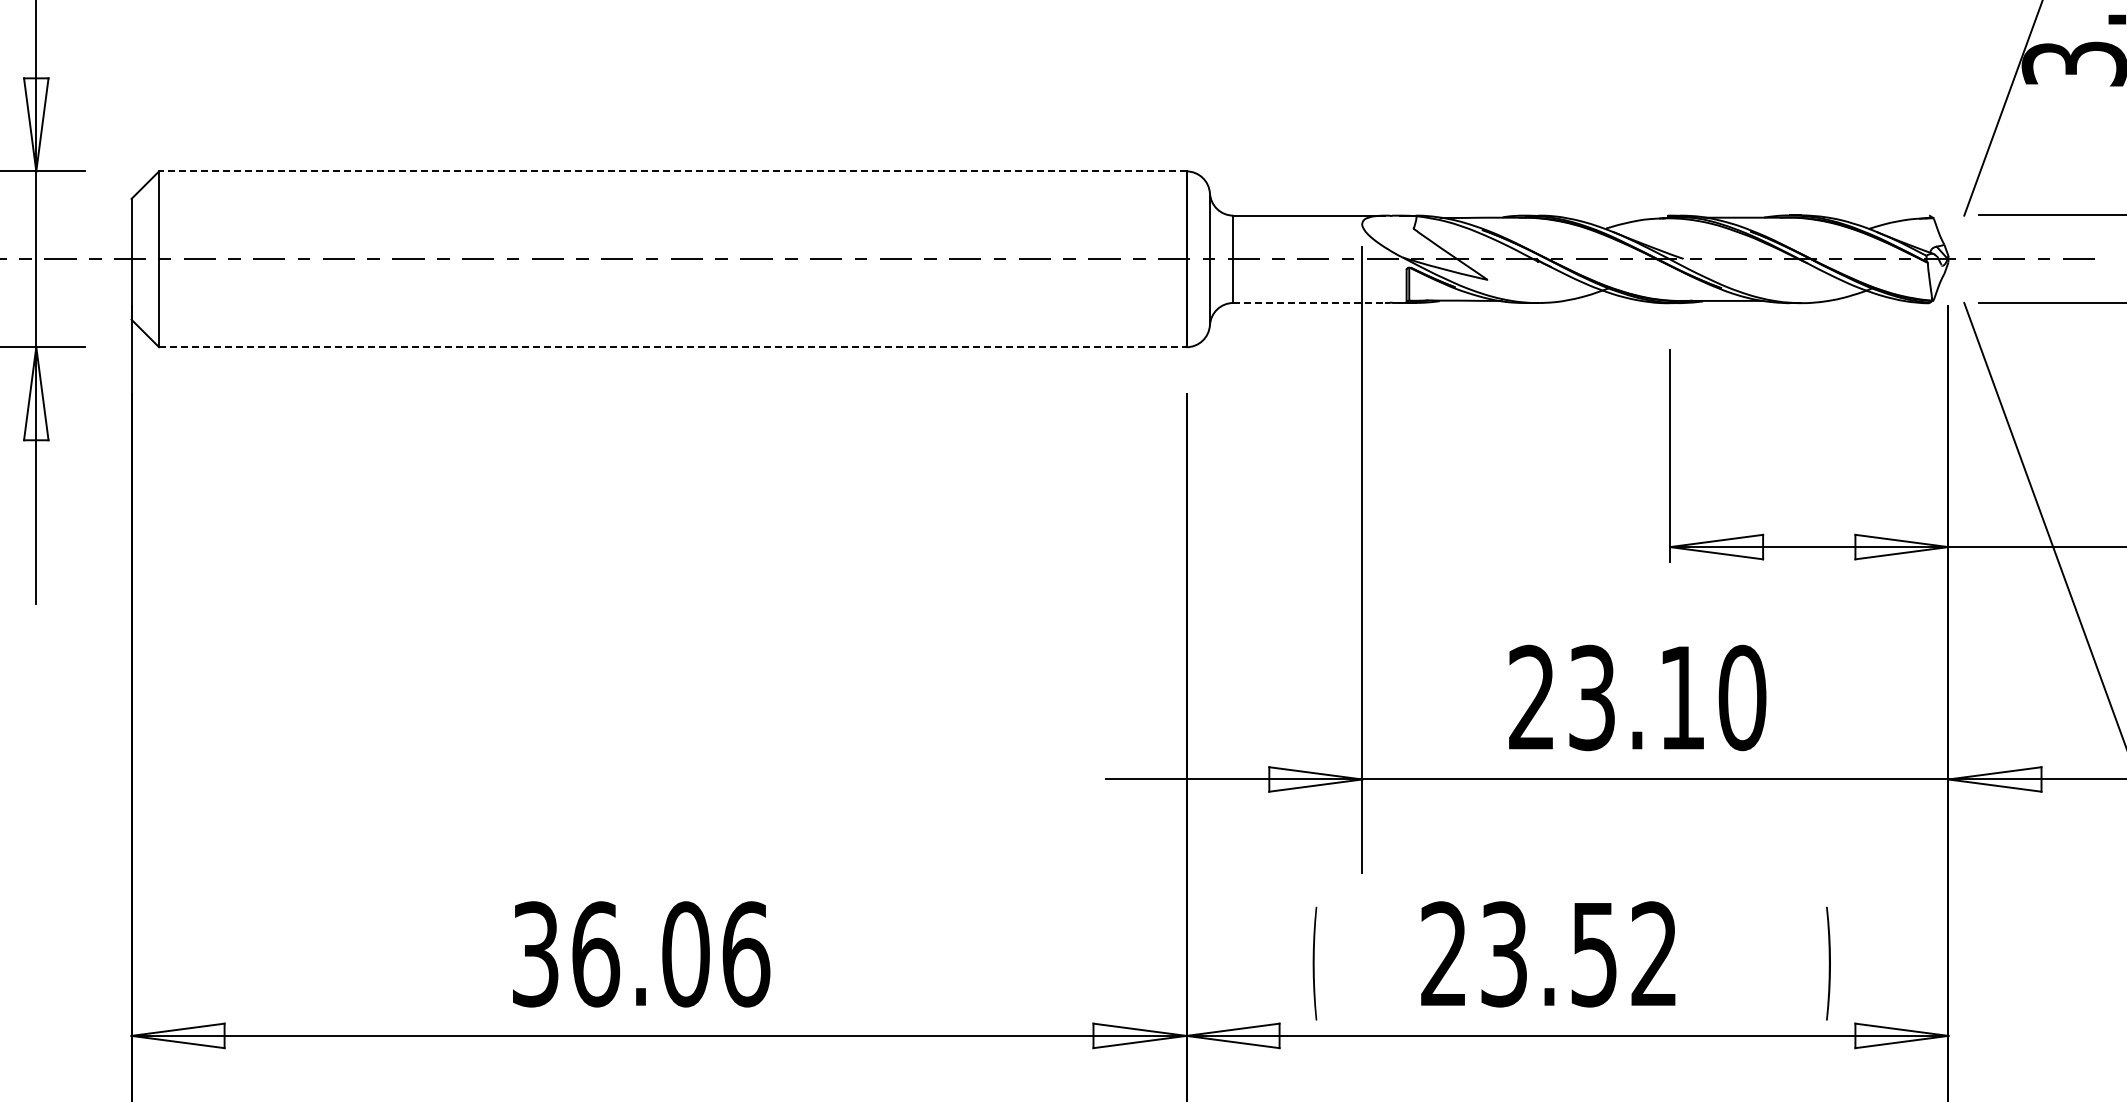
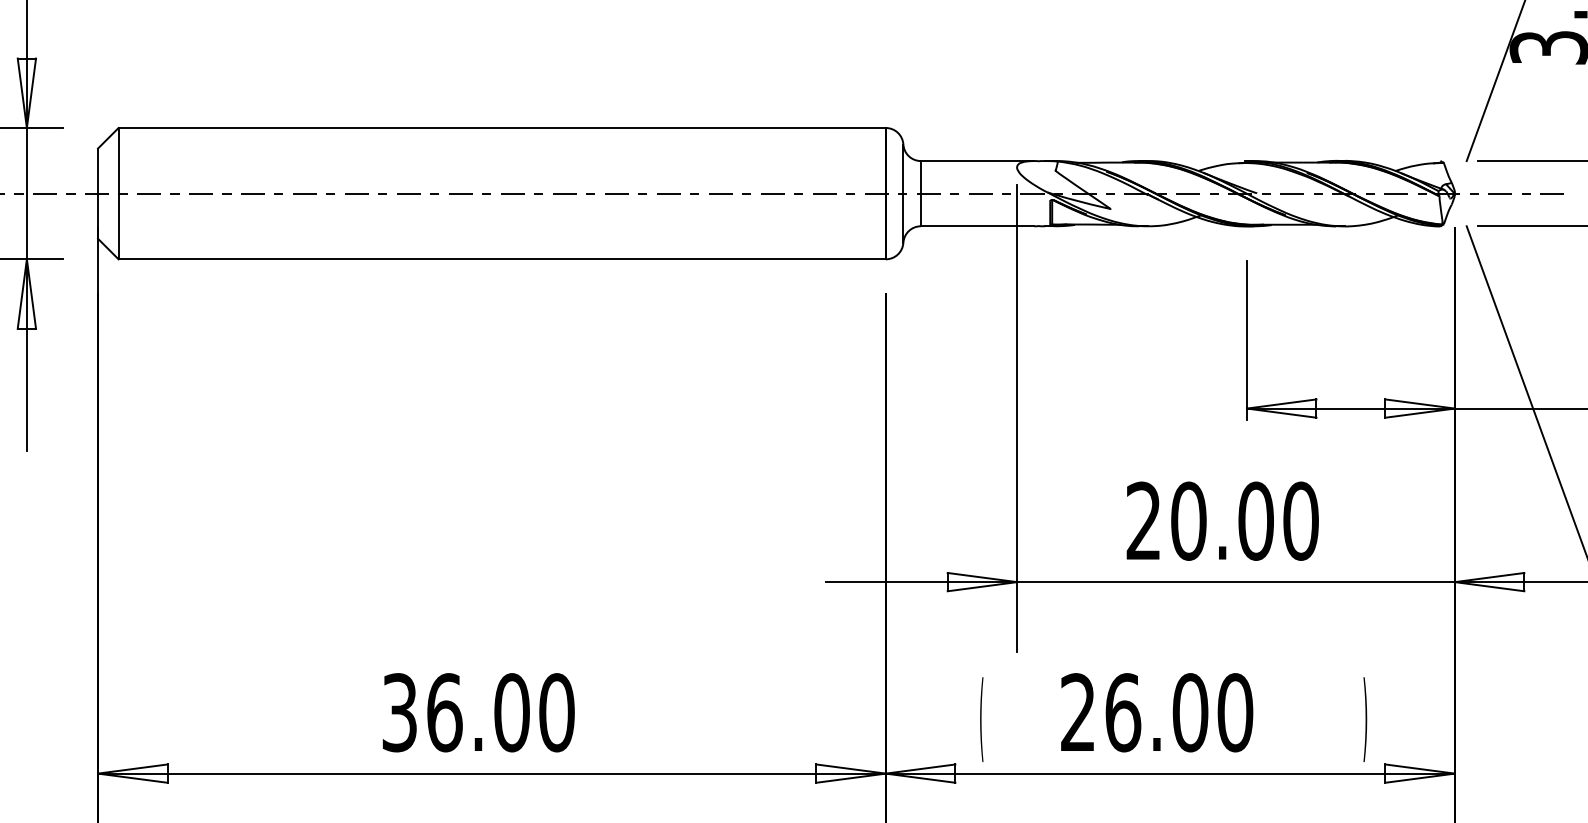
line: (672, 171) -> (502, 128), dashed -> solid
line: (1309, 302) -> (977, 225), dashed -> solid
line: (672, 347) -> (502, 259), dashed -> solid
text: (1637, 697) -> (1222, 520), 23.10 -> 20.00
text: (746, 954) -> (557, 712), 36.06 -> 36.00
text: (1579, 954) -> (1179, 712), 23.52 -> 26.00

